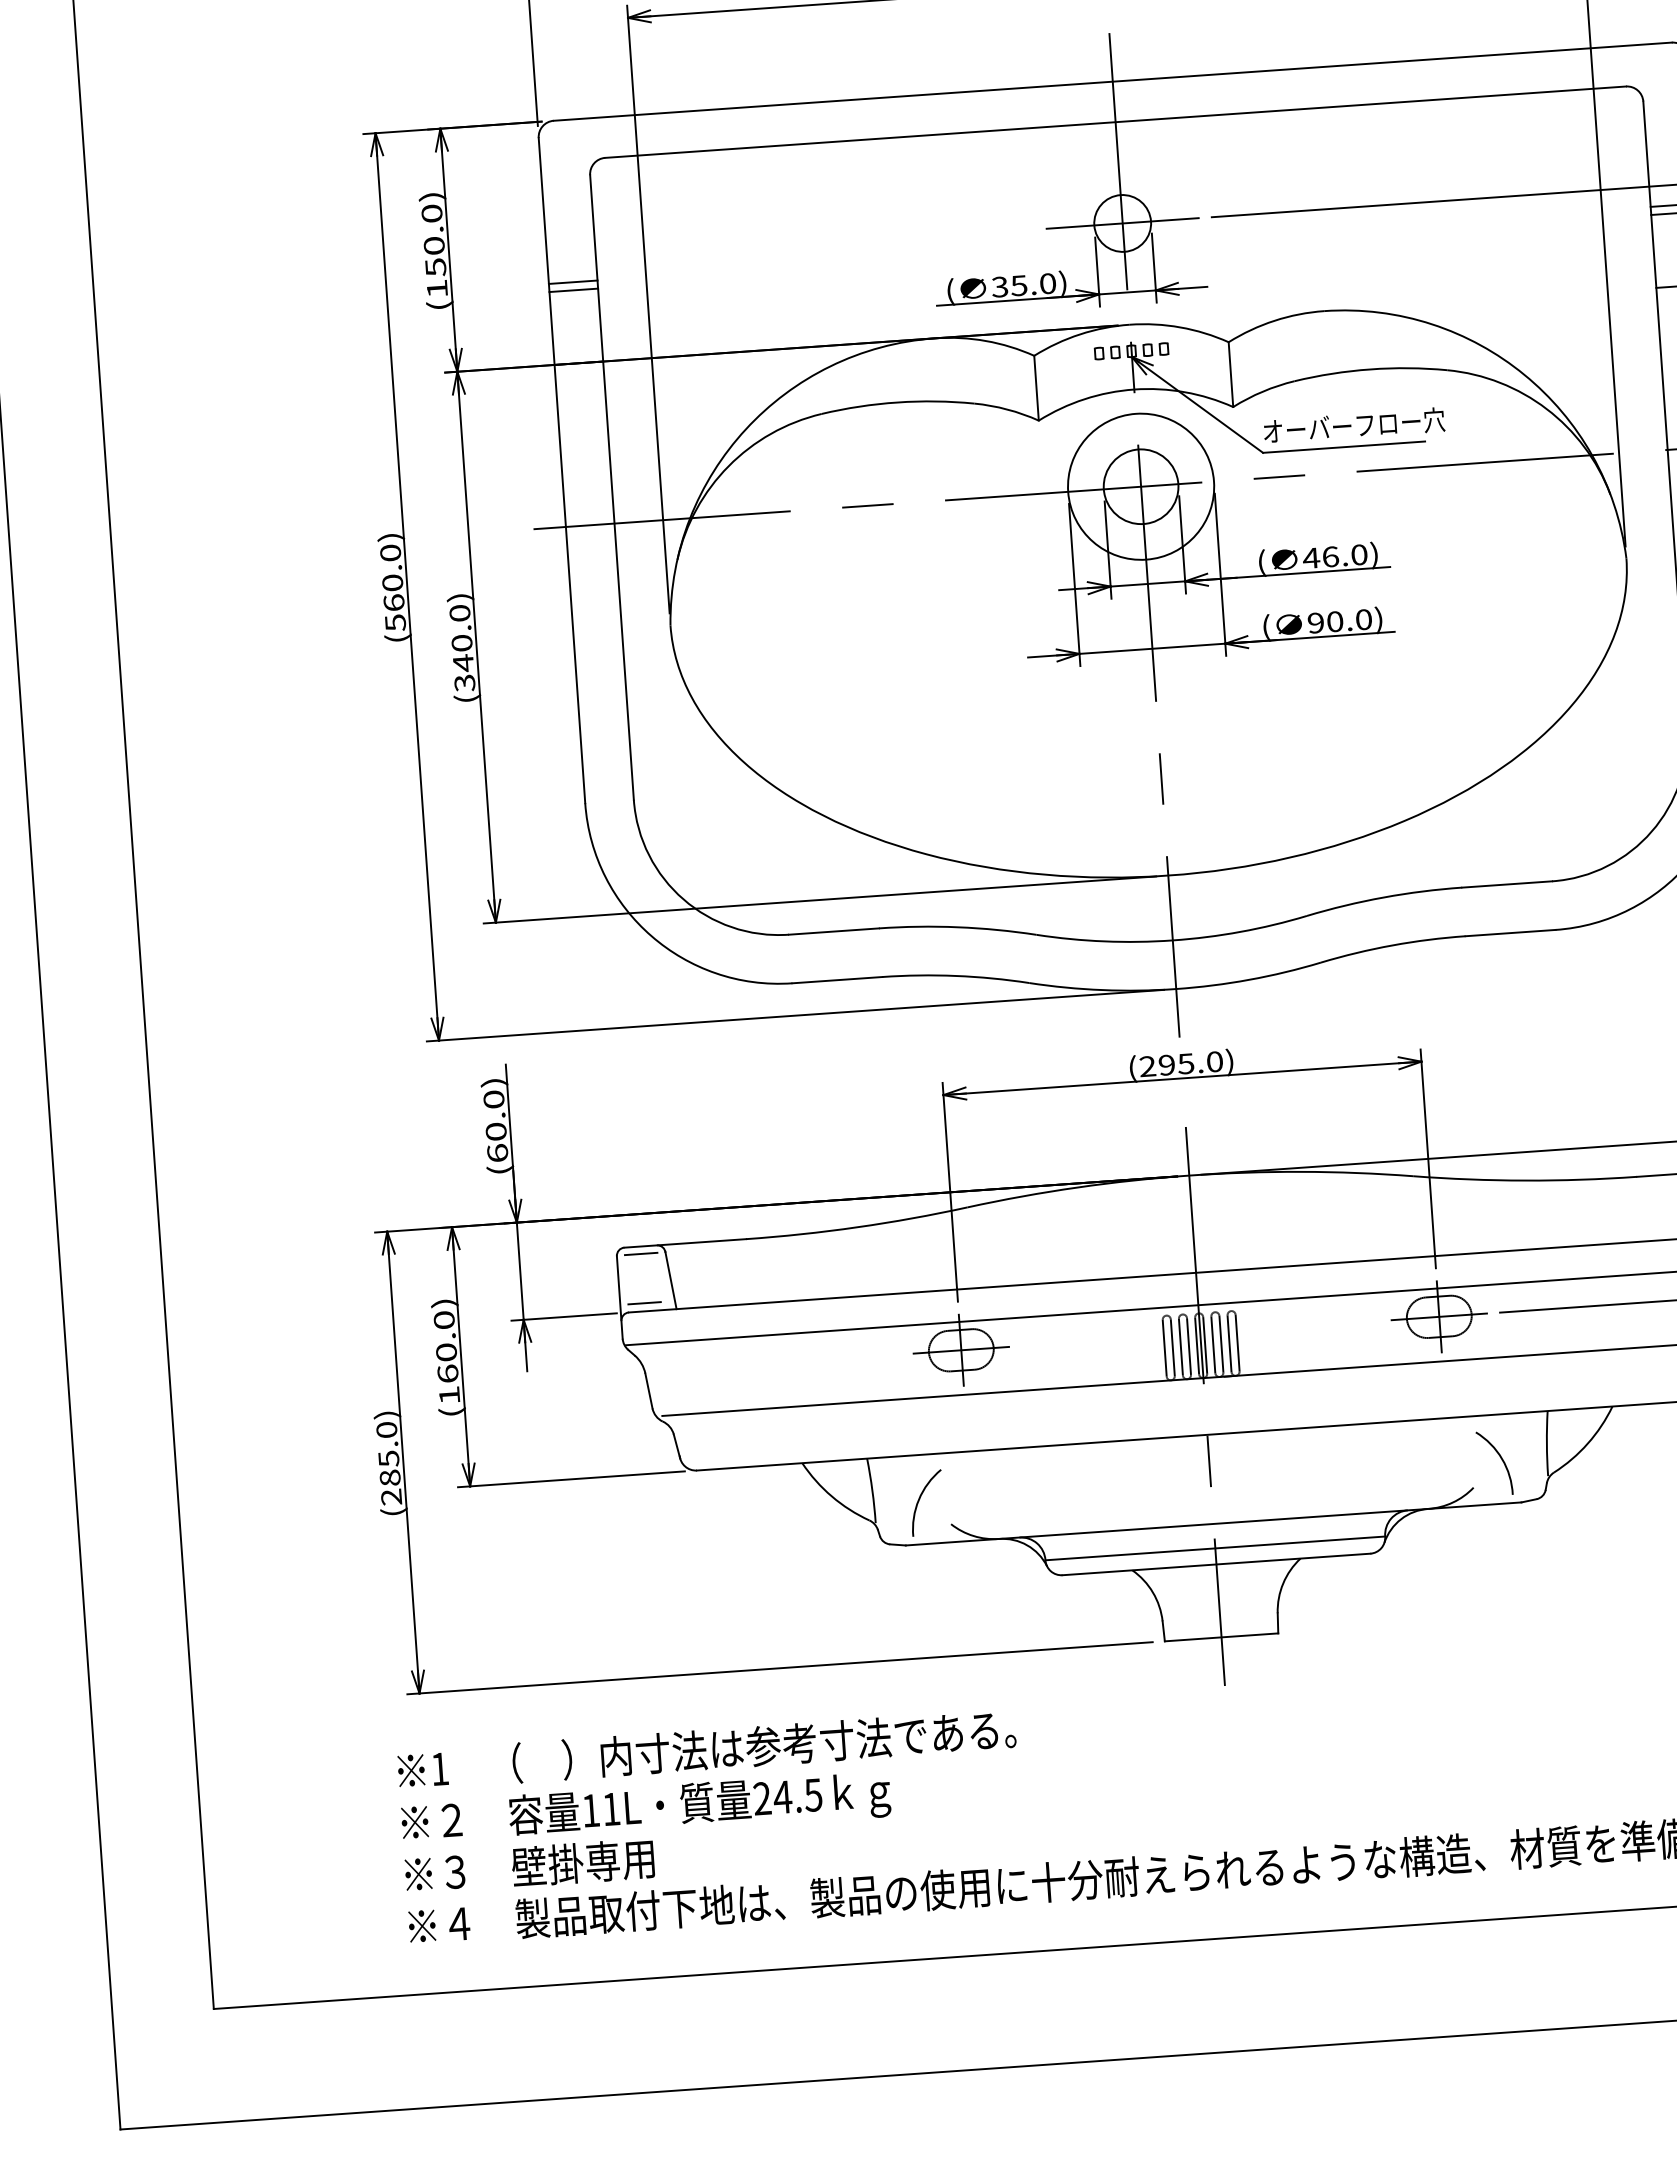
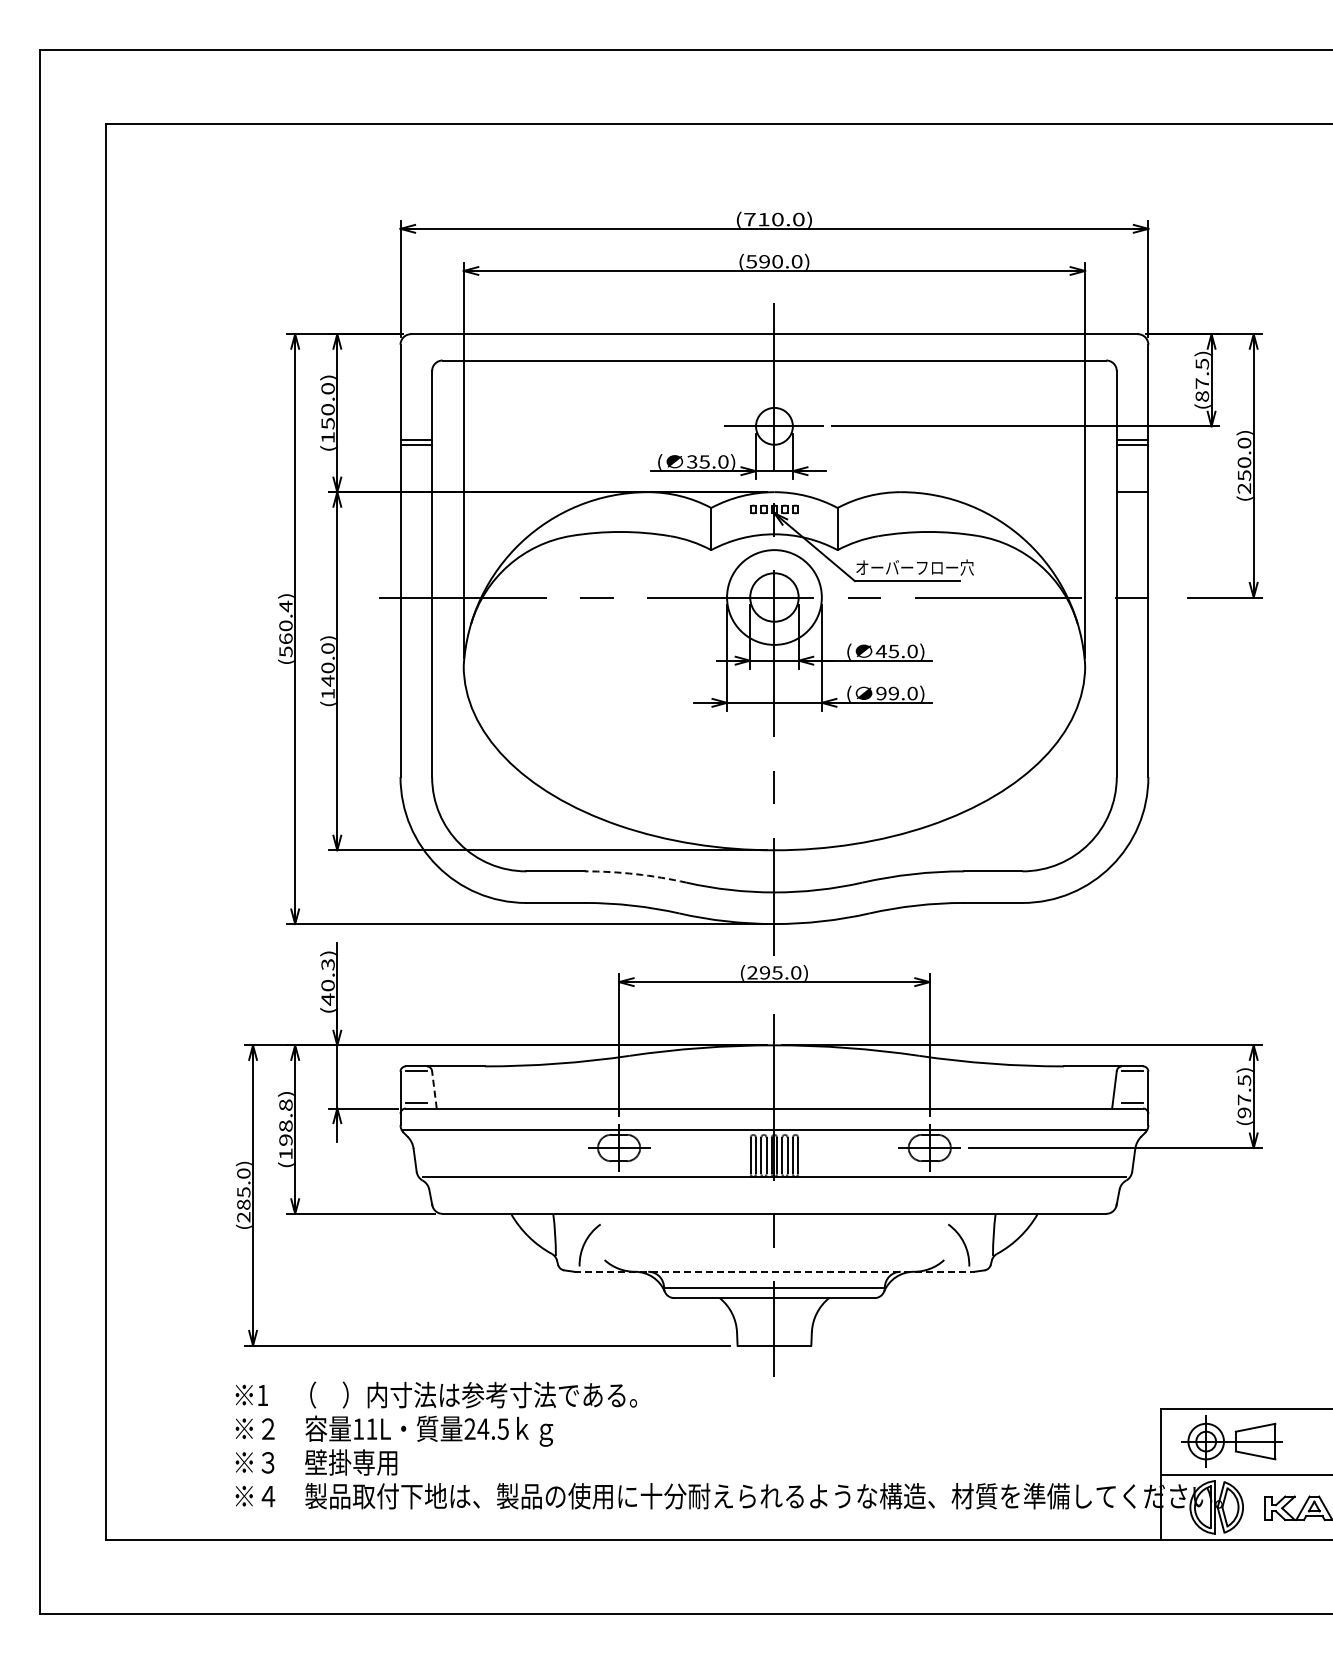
text: (389, 553) -> (285, 606), (560.0) -> (560.4)
text: (1330, 556) -> (893, 651), 46.0) -> 45.0)
text: (1334, 621) -> (893, 693), 90.0) -> 99.0)
text: (463, 682) -> (327, 693), (340.0) -> (140.0)
arc: (958, 927) -> (636, 874), solid -> dashed
text: (494, 1127) -> (327, 982), (60.0) -> (40.3)
line: (671, 1280) -> (434, 1089), solid -> dashed
text: (445, 1346) -> (285, 1122), (160.0) -> (198.8)
line: (1213, 1523) -> (774, 1271), solid -> dashed

